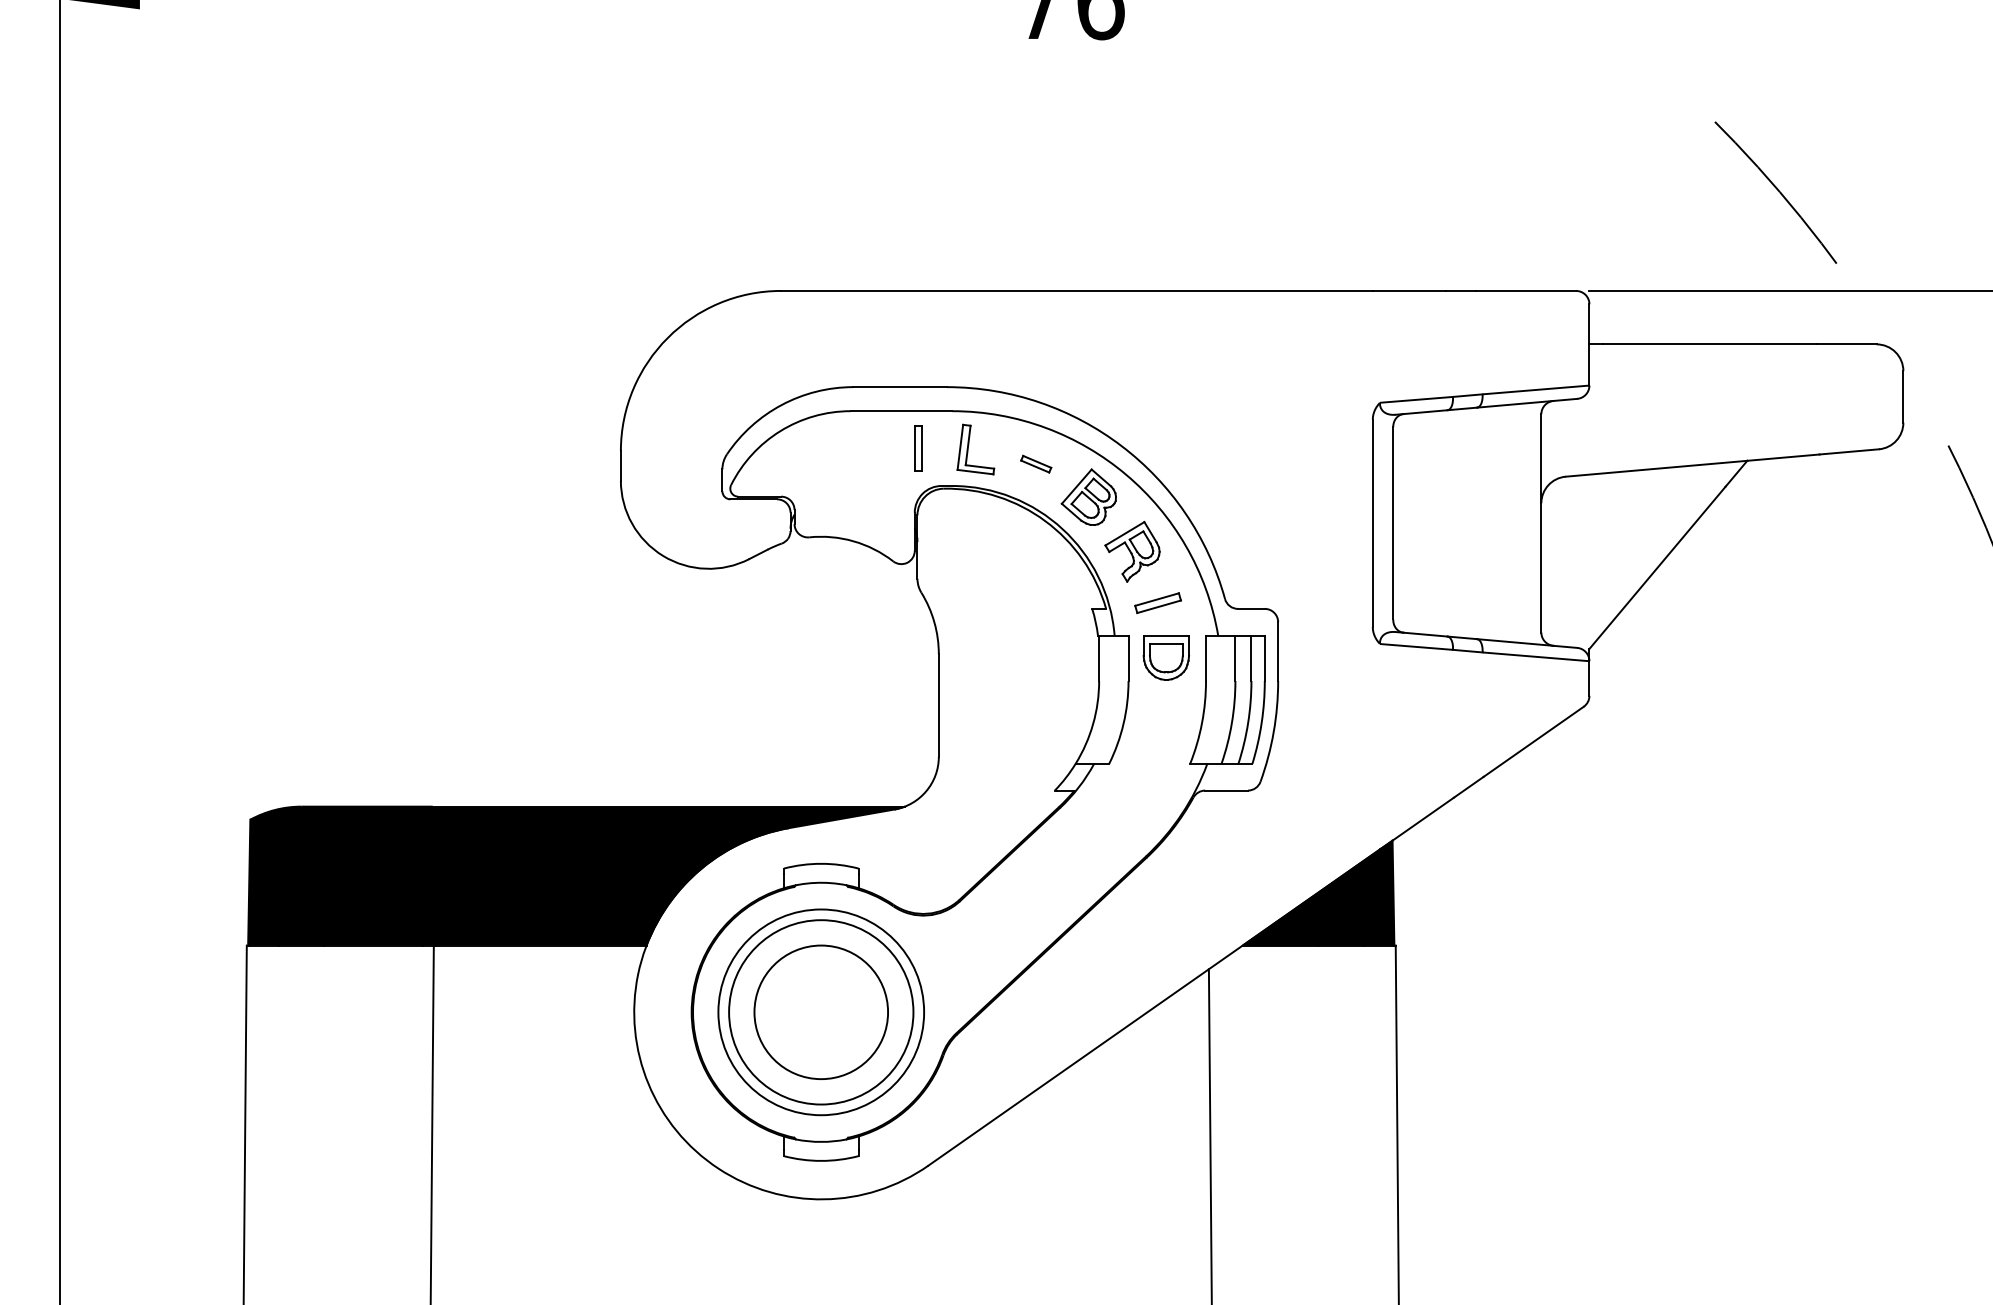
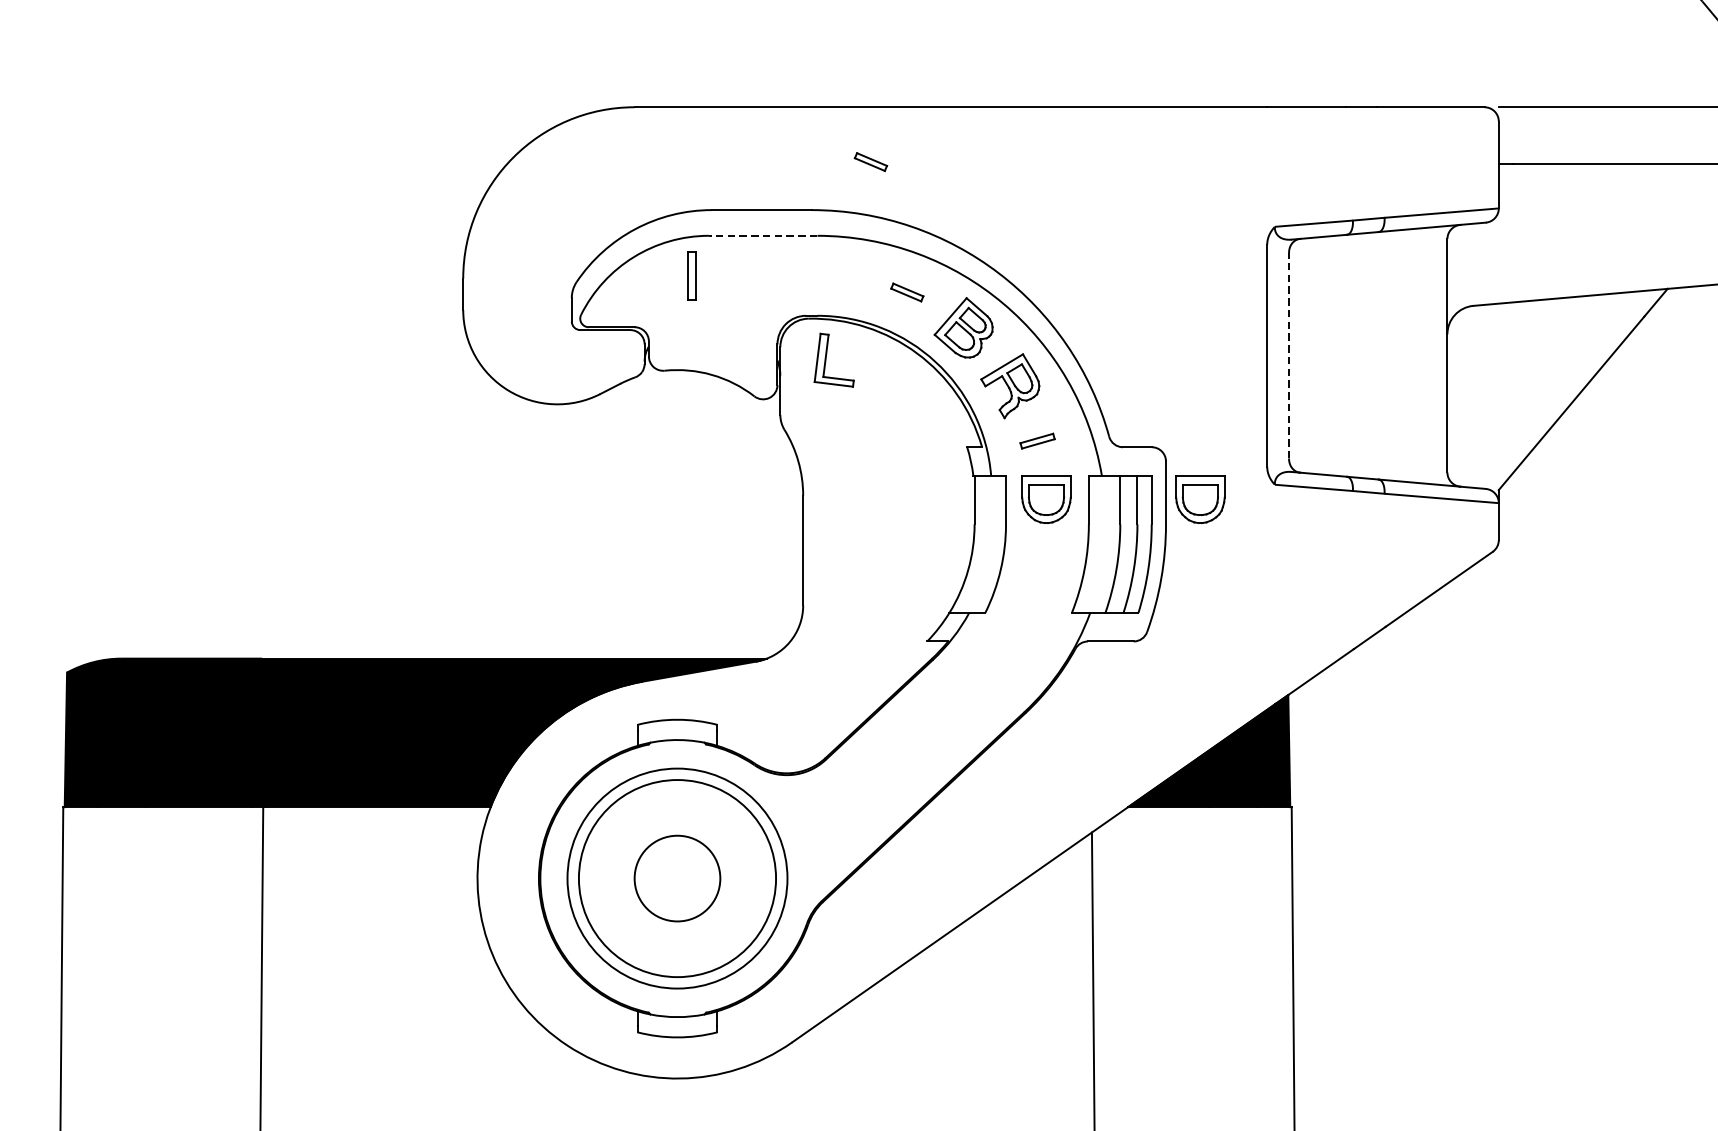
part: (1002, 341) -> (871, 161), added
line: (901, 411) -> (763, 236), solid -> dashed
part: (918, 448) -> (691, 275), moved
part: (968, 449) -> (826, 360), moved
line: (1393, 522) -> (1289, 354), solid -> dashed
part: (1157, 603) -> (1036, 441), size x0.7
part: (1309, 657) -> (1199, 499), added
circle: (821, 1012) -> (677, 878), size x0.6

